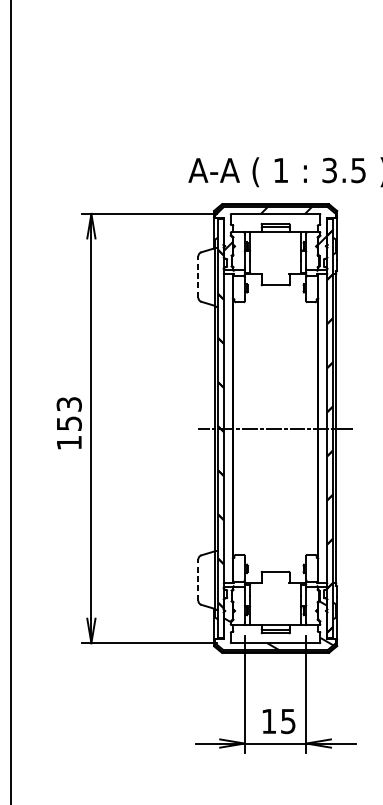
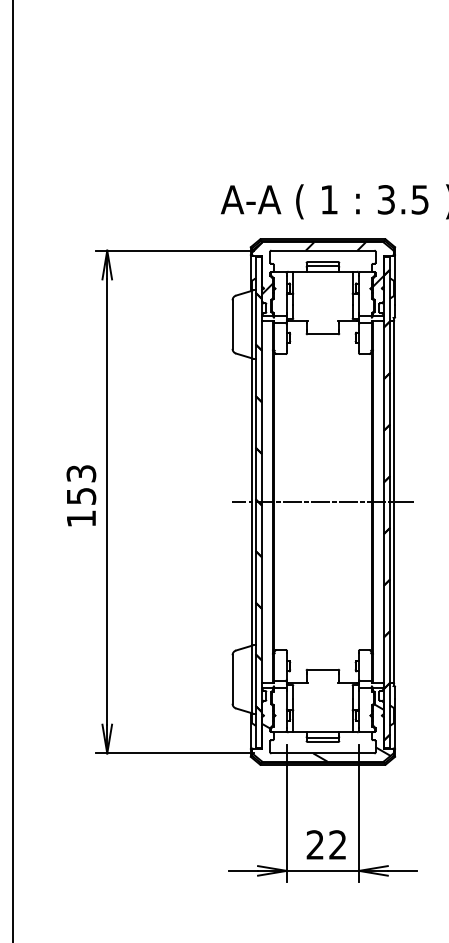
line: (198, 276) -> (232, 324), dashed -> solid
line: (198, 580) -> (232, 679), dashed -> solid
text: (278, 721) -> (326, 844), 15 -> 22

